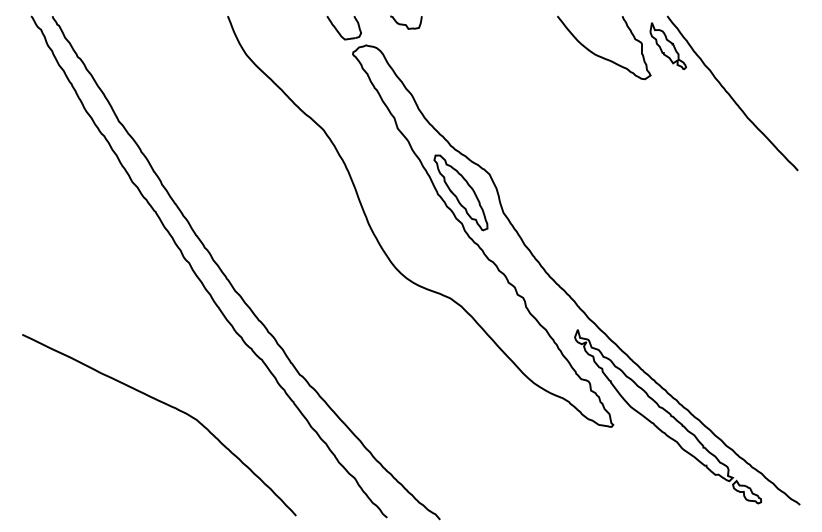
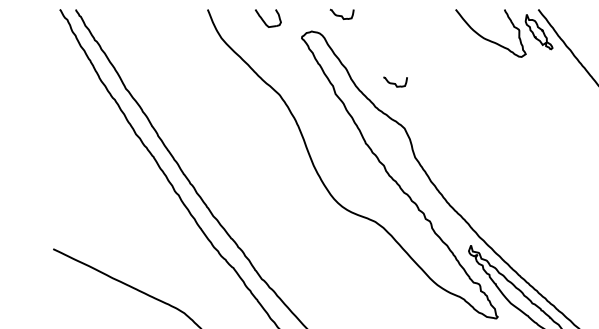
part: (343, 28) -> (267, 18), moved
curve: (477, 114) -> (395, 83), added
part: (460, 192) -> (382, 142), removed

